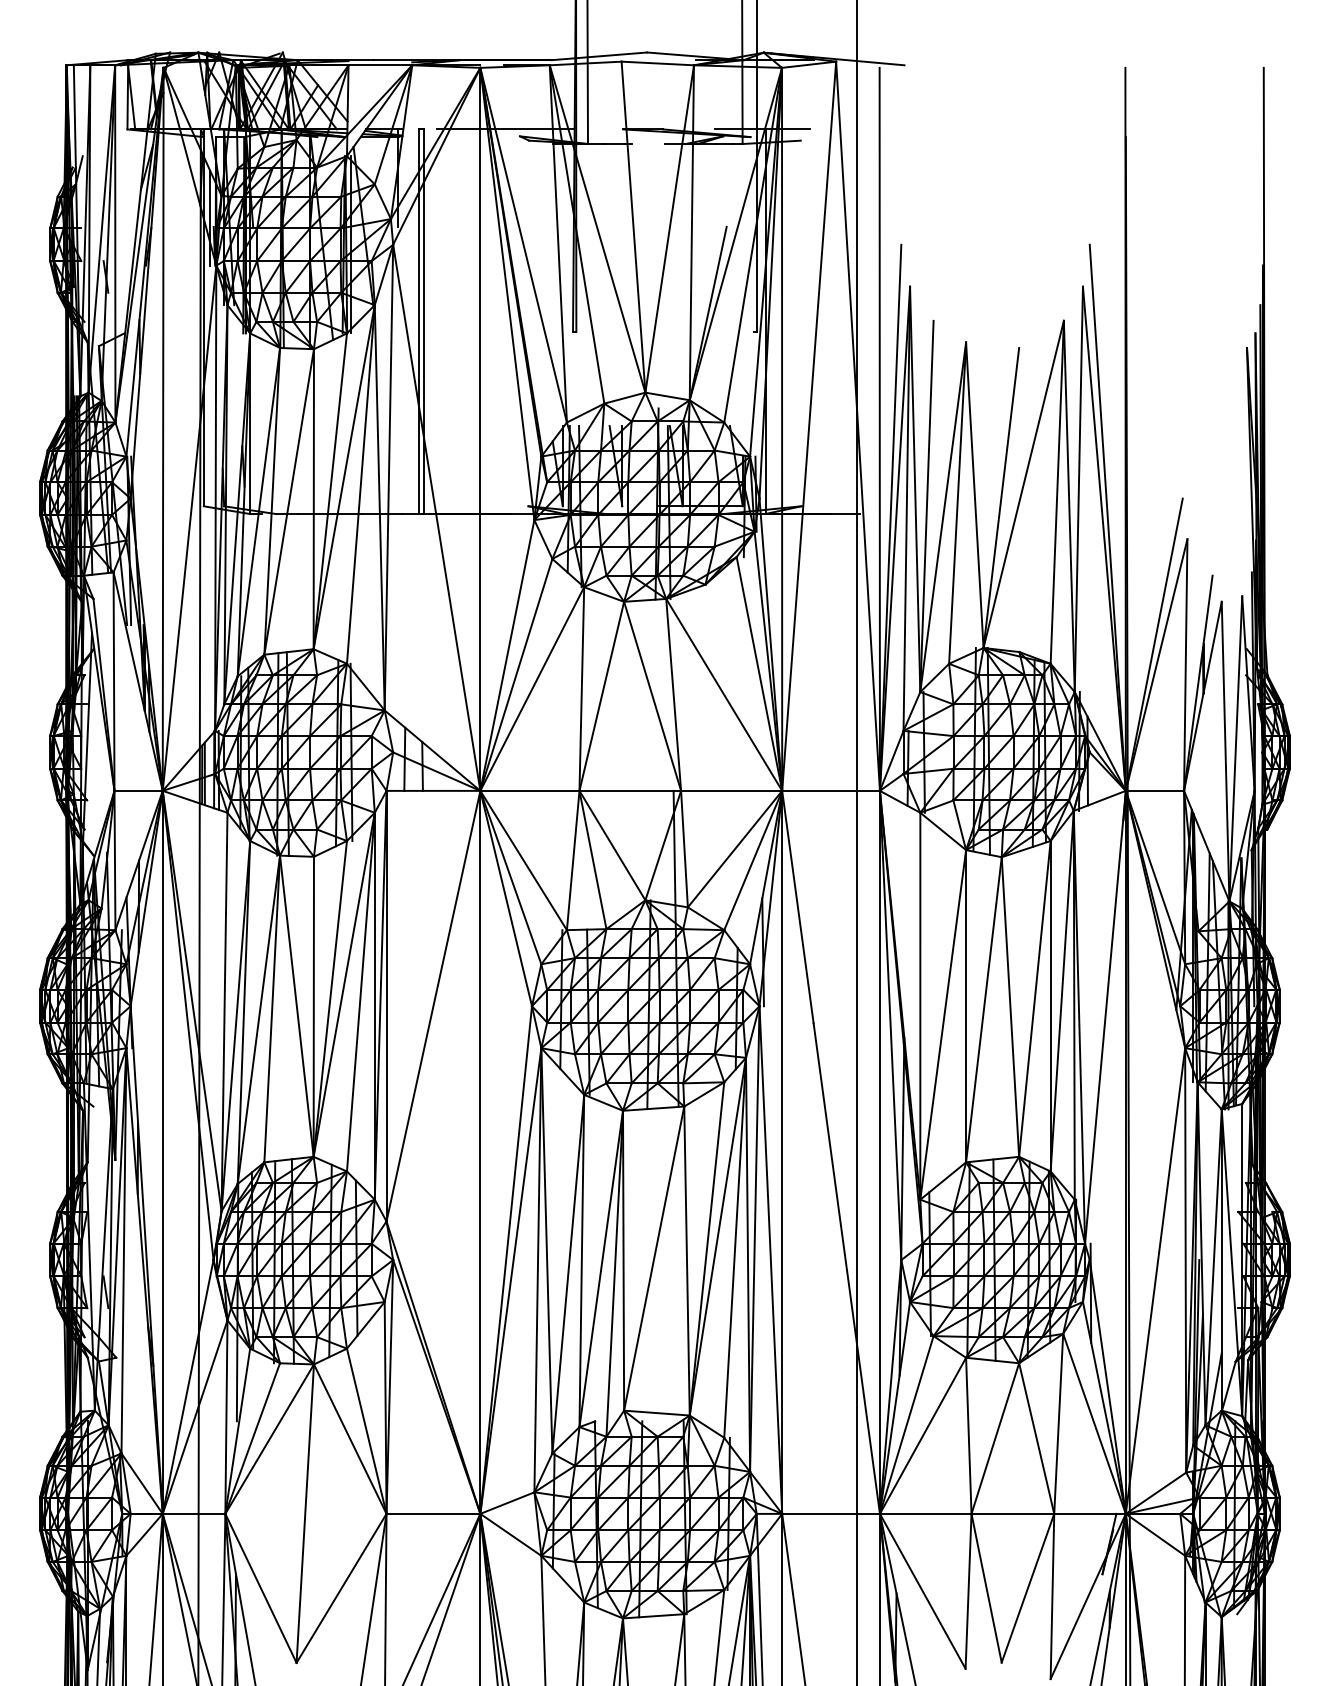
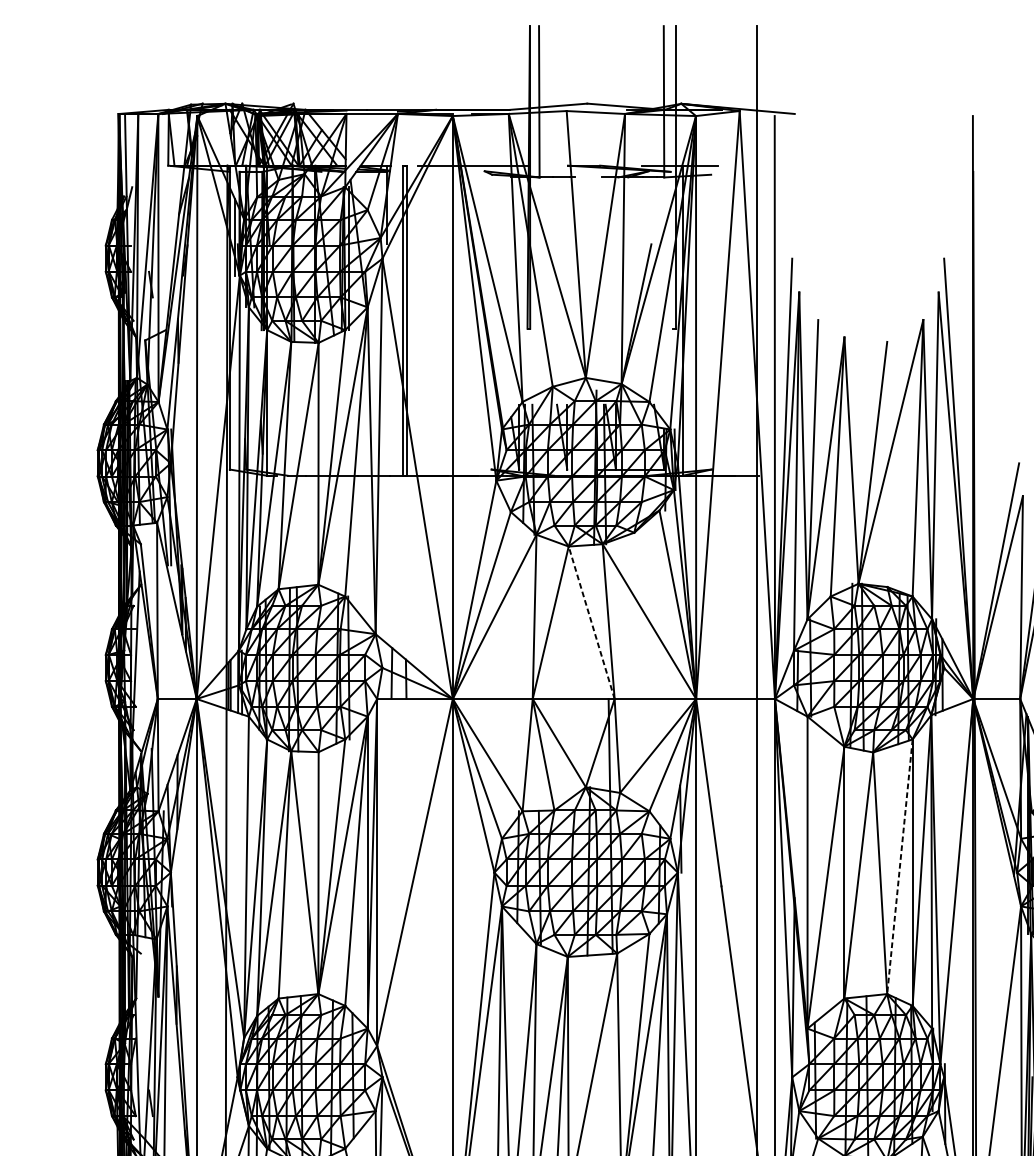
line: (652, 696) -> (591, 622), solid -> dashed
line: (1034, 998) -> (899, 866), solid -> dashed

